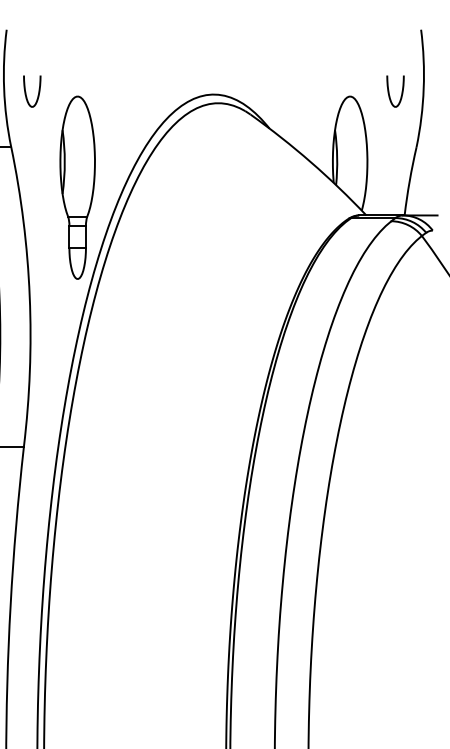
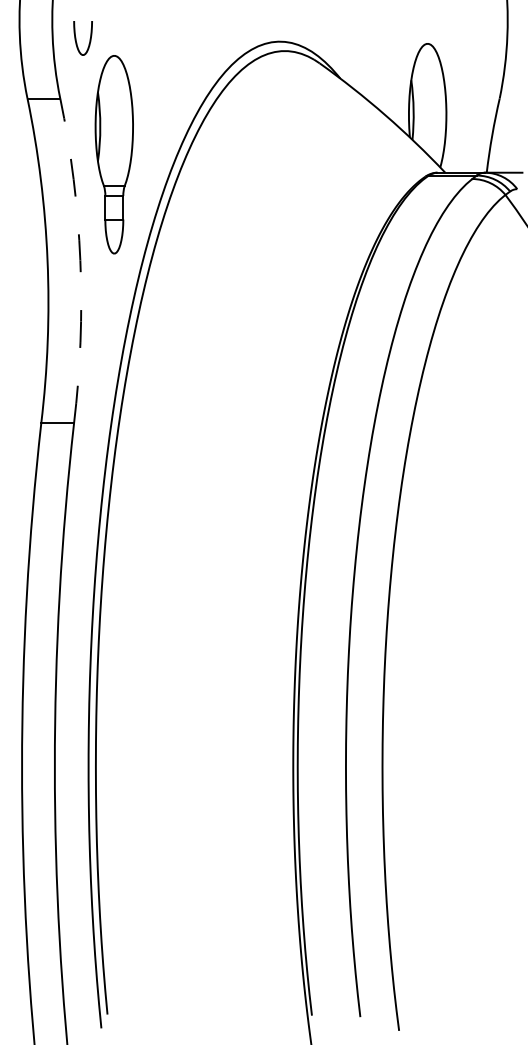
curve: (389, 91) -> (470, 38), removed
part: (76, 187) -> (113, 154), moved
arc: (29, 296) -> (80, 260), solid -> dashed

